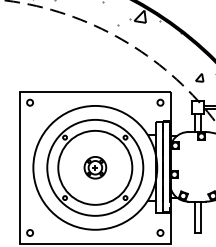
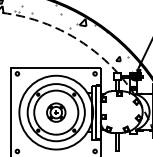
part: (95, 167) -> (56, 112), size x1.43

